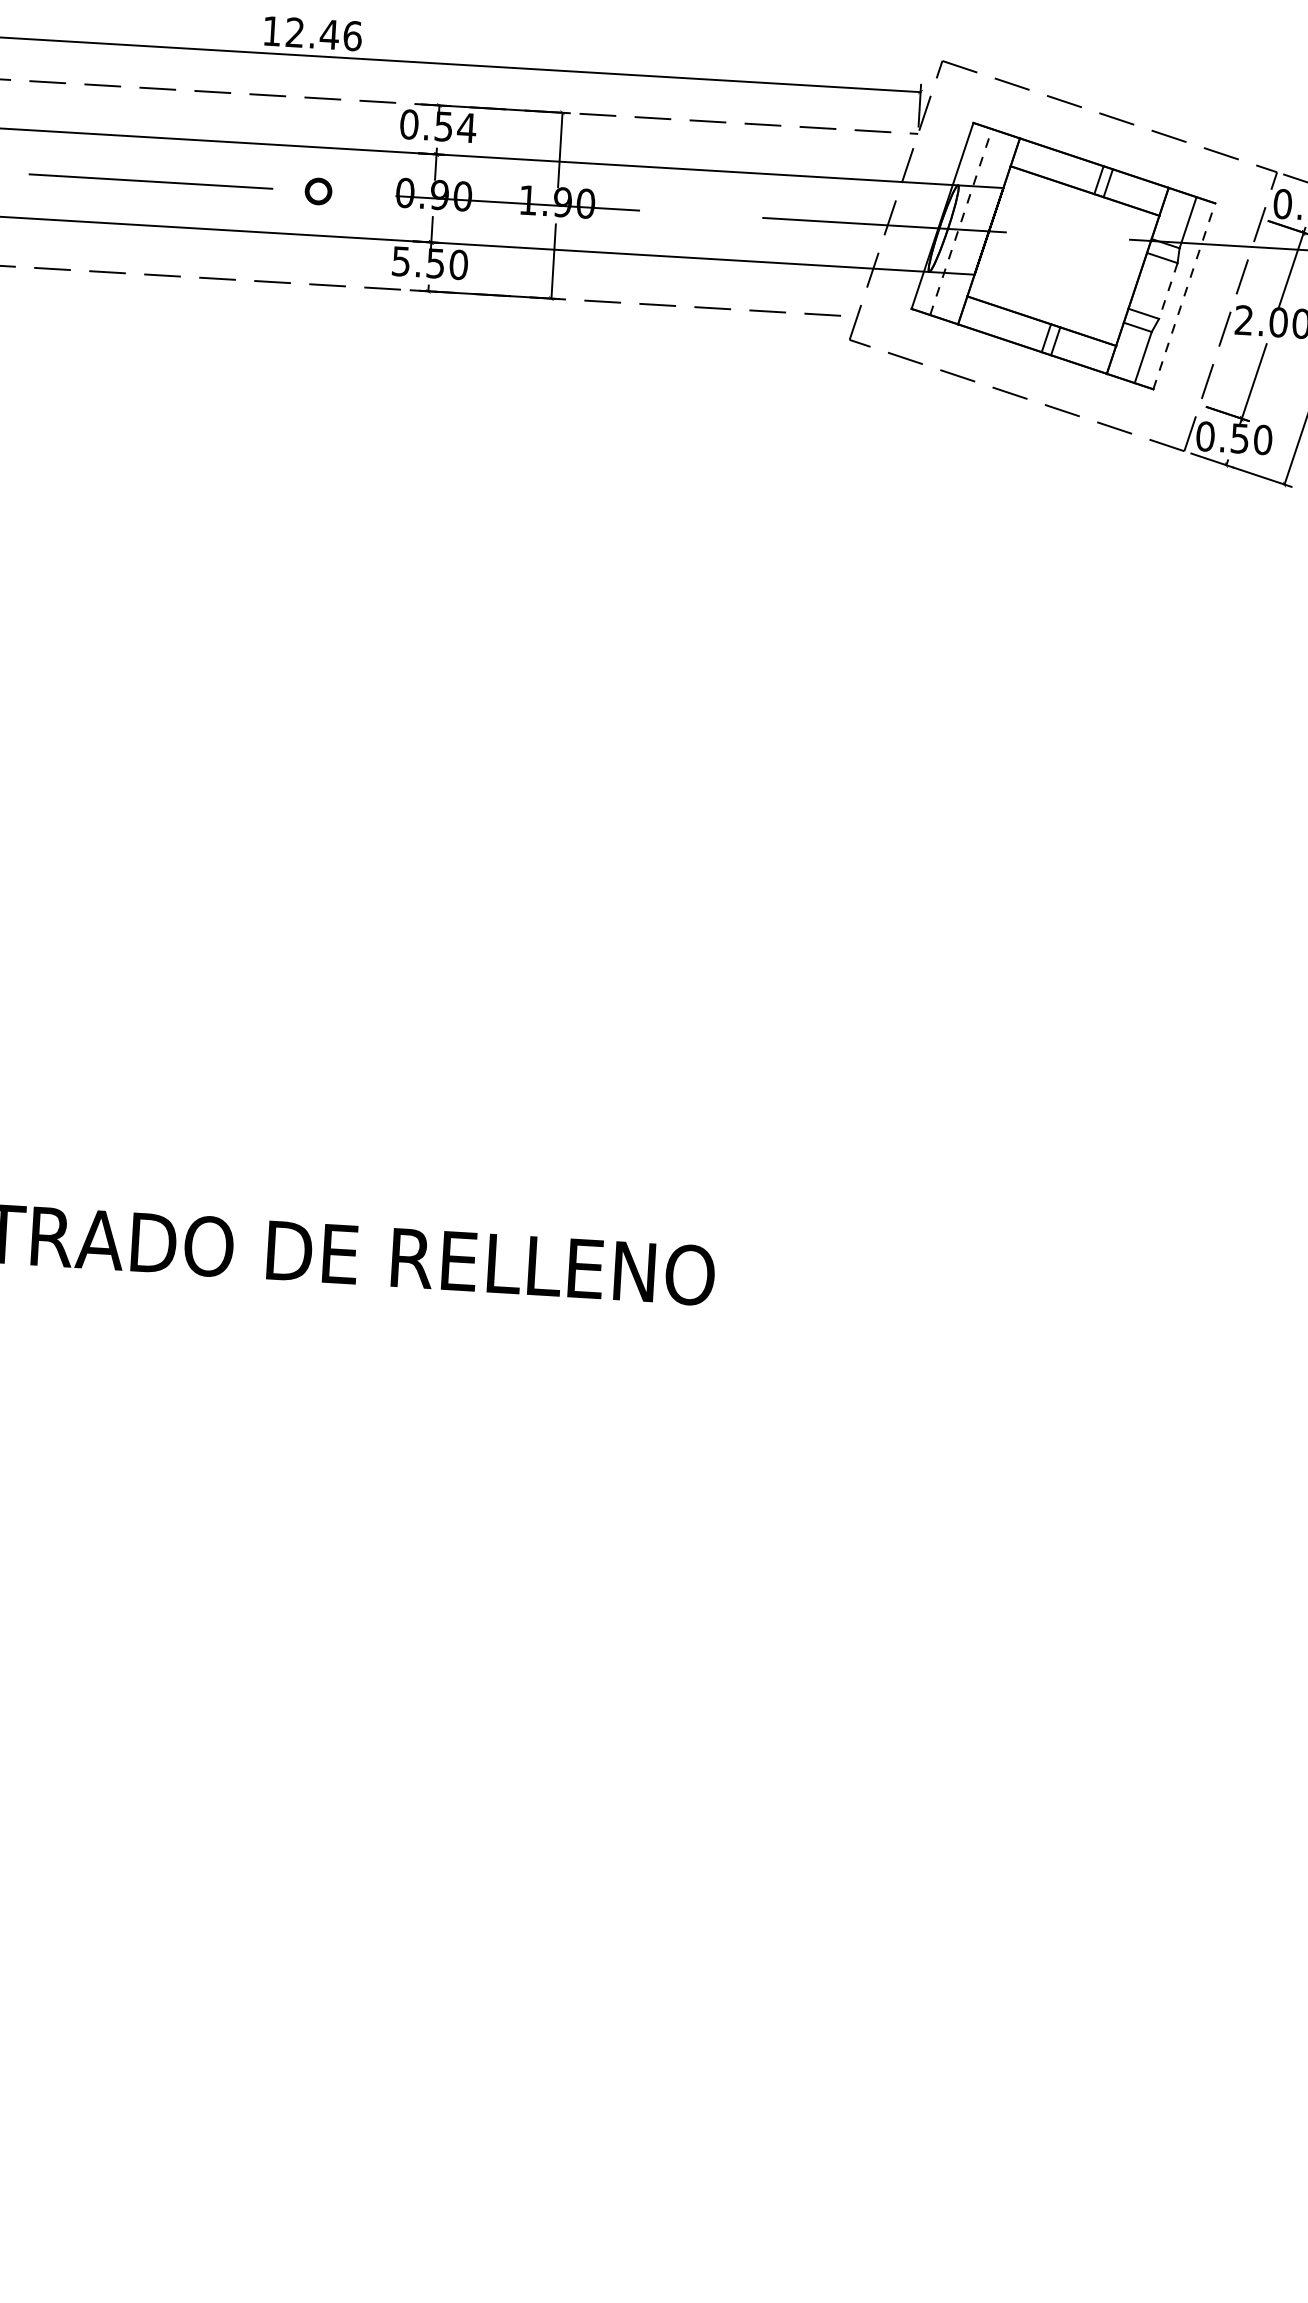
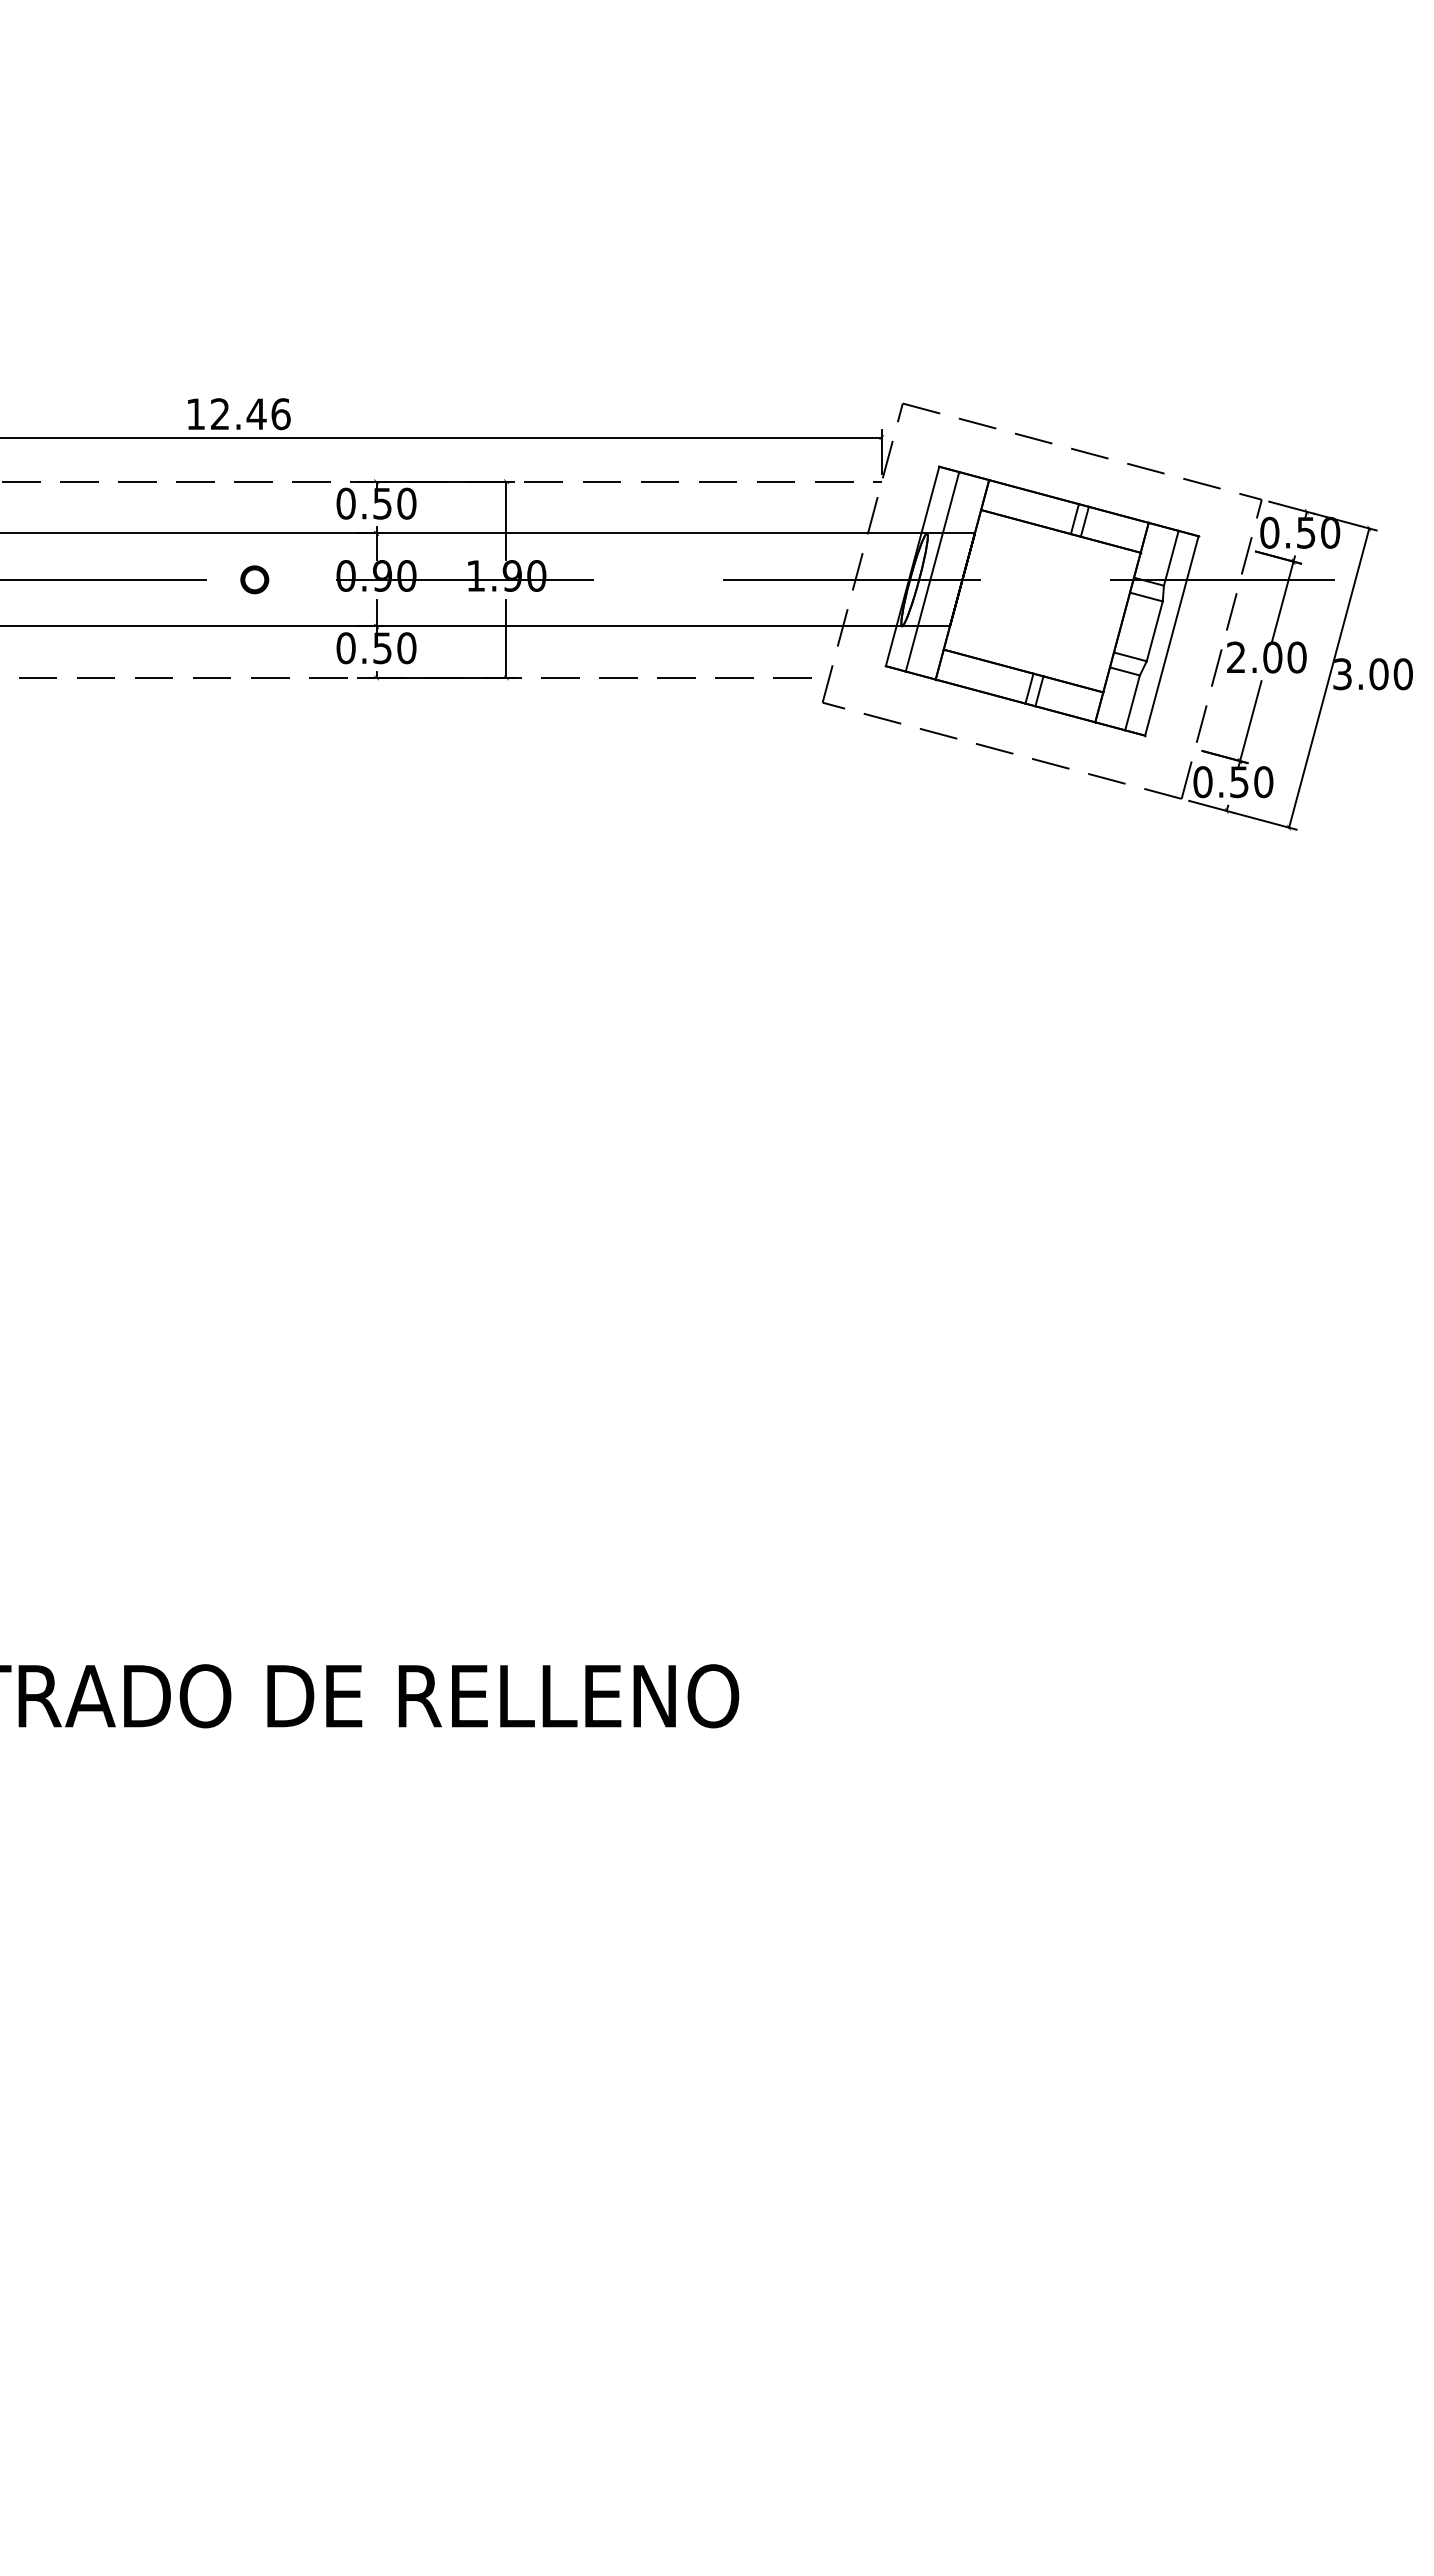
text: (466, 127) -> (406, 503), 0.54 -> 0.50
line: (961, 221) -> (932, 571), dashed -> solid
text: (400, 261) -> (345, 648), 5.50 -> 0.50
line: (1168, 291) -> (1154, 631), dashed -> solid
line: (1183, 295) -> (1171, 635), dashed -> solid

